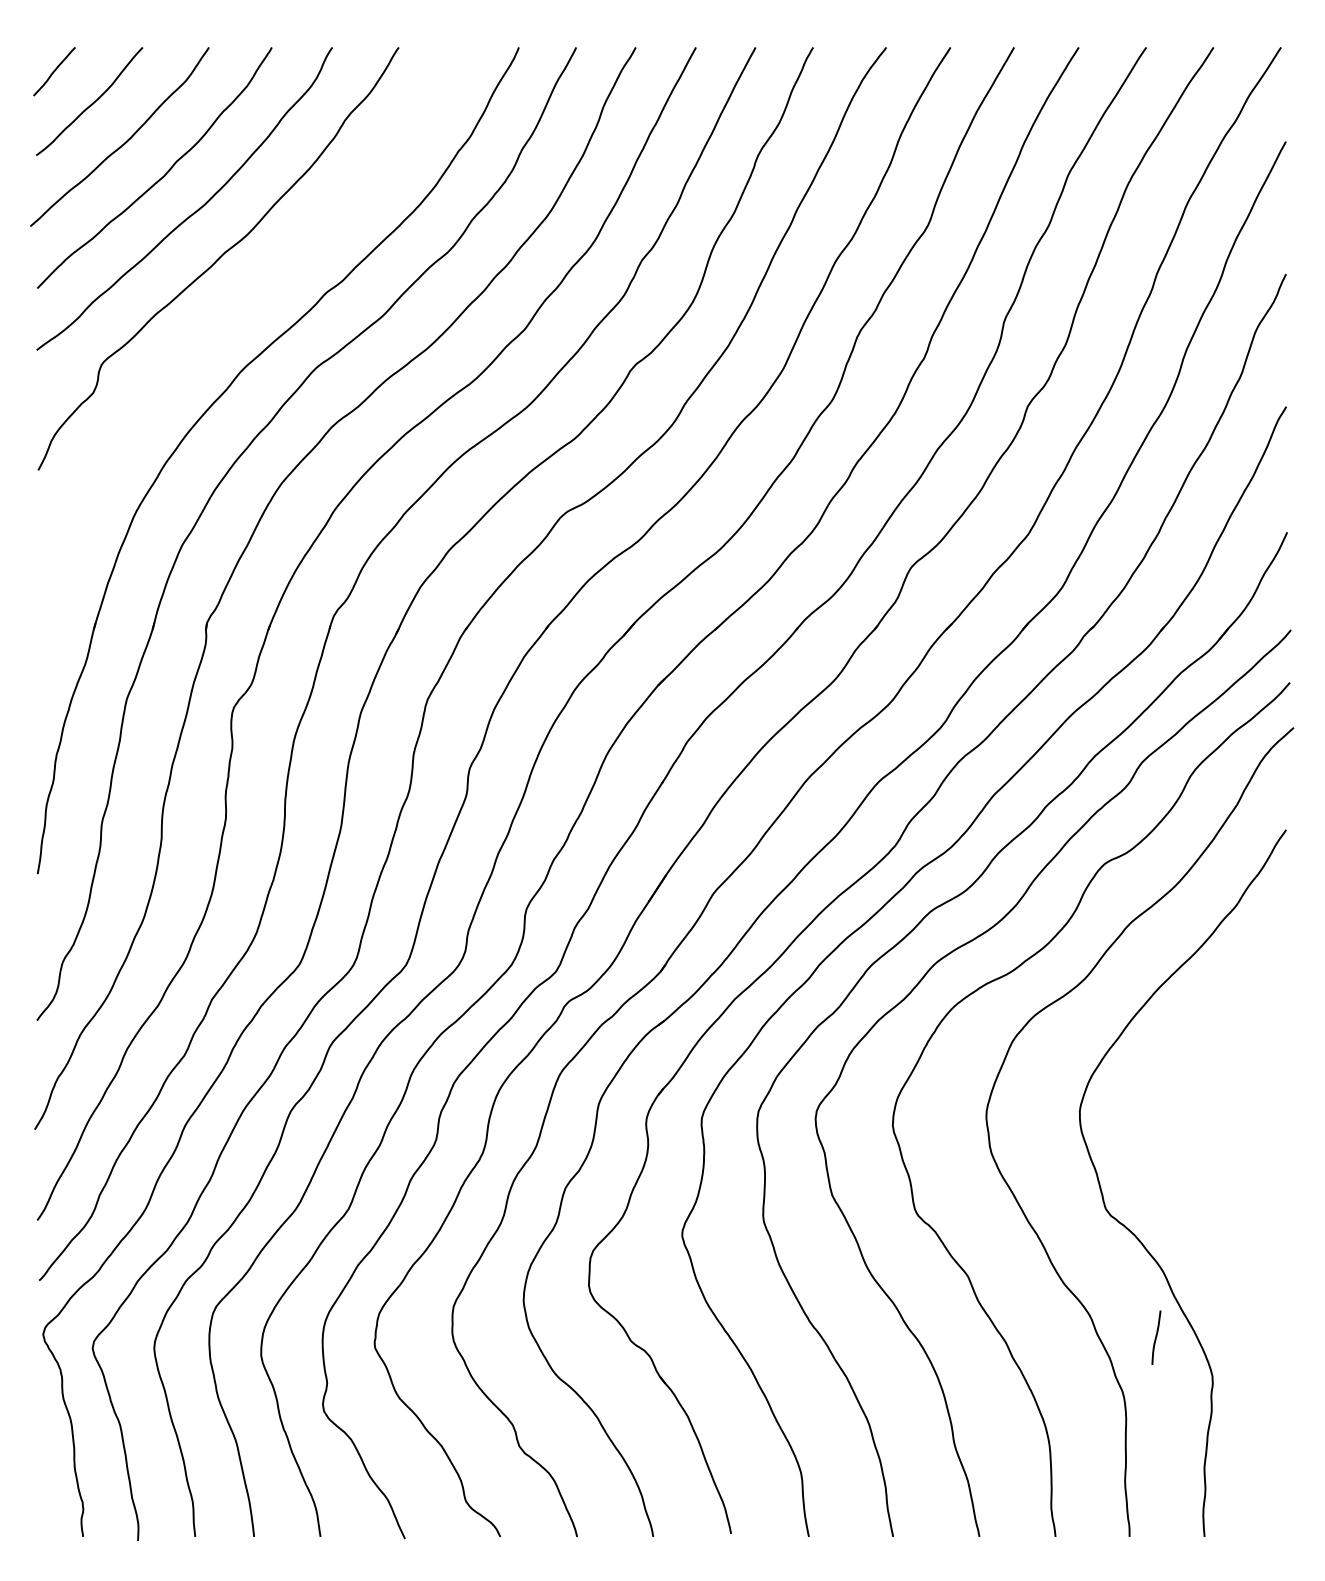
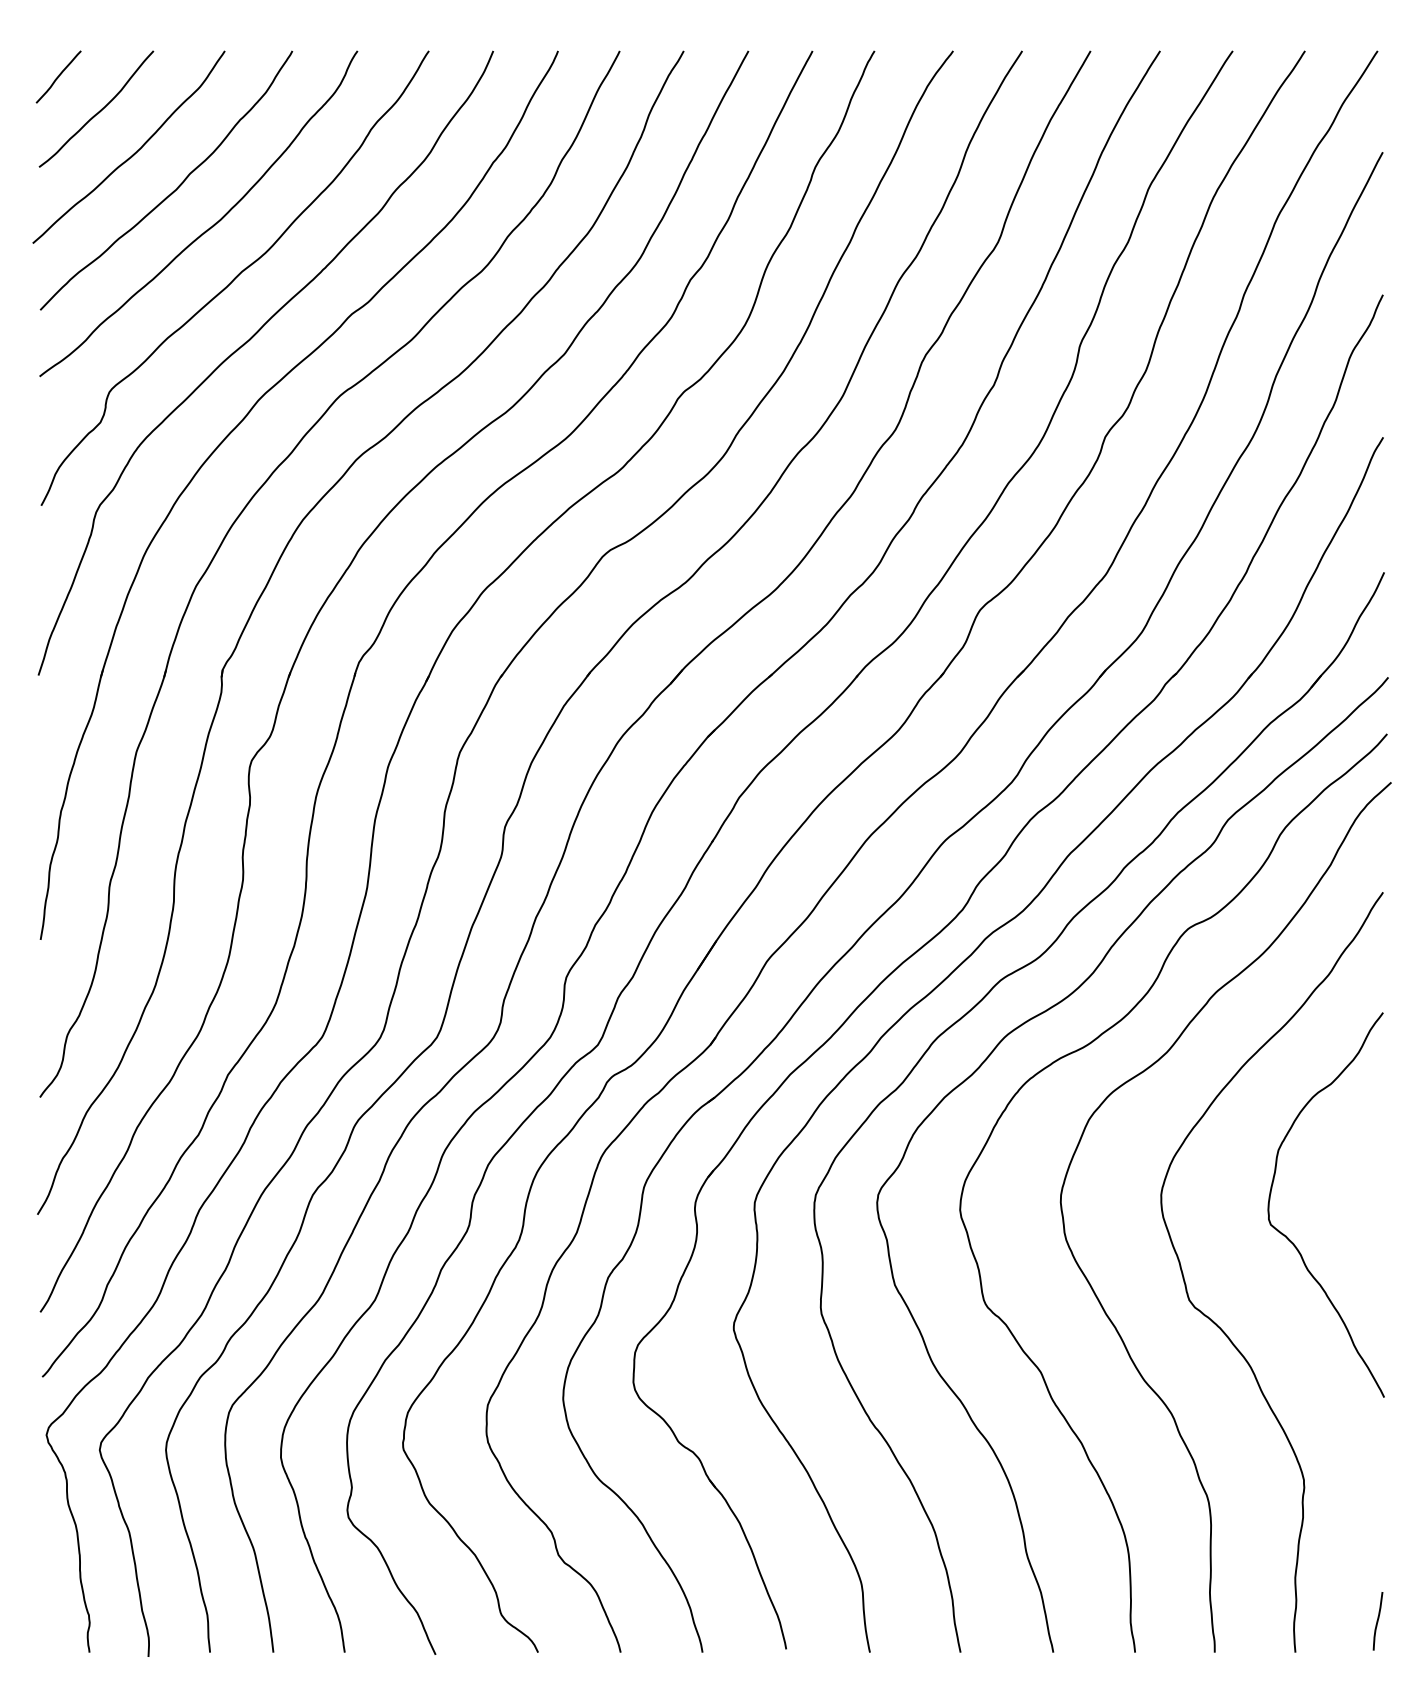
curve: (229, 319) -> (246, 343), added
curve: (1199, 1152) -> (1289, 1239), added
curve: (1156, 1337) -> (1378, 1620), moved

